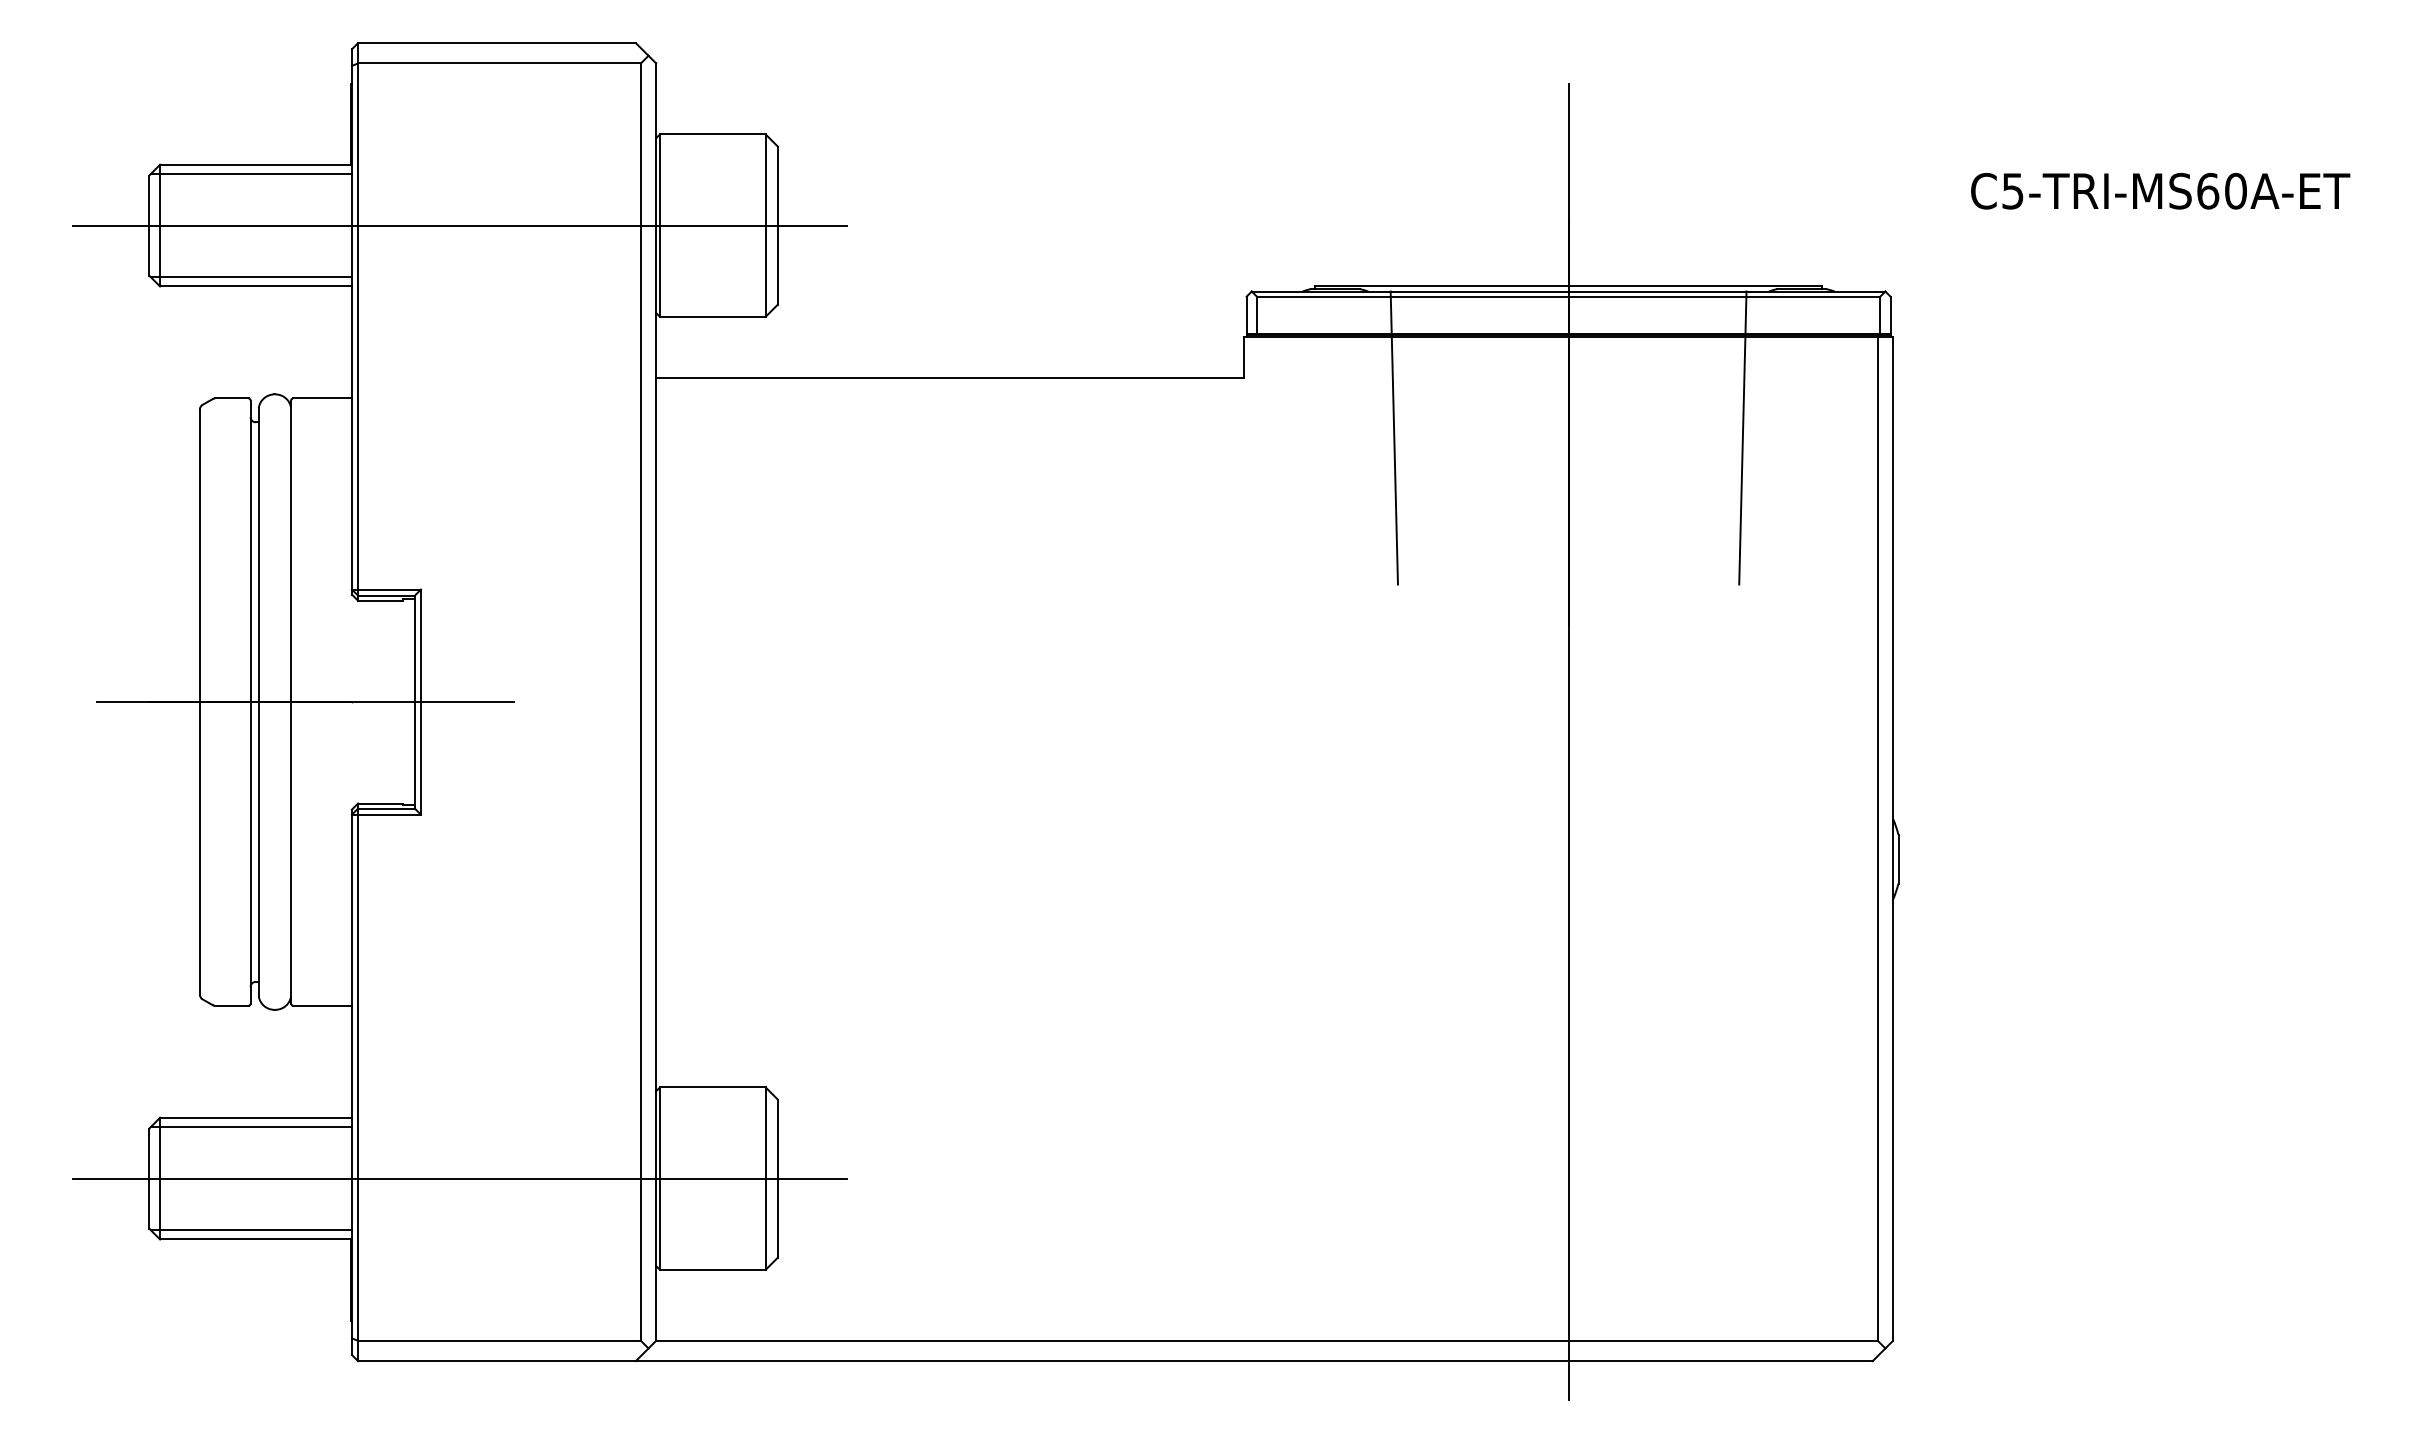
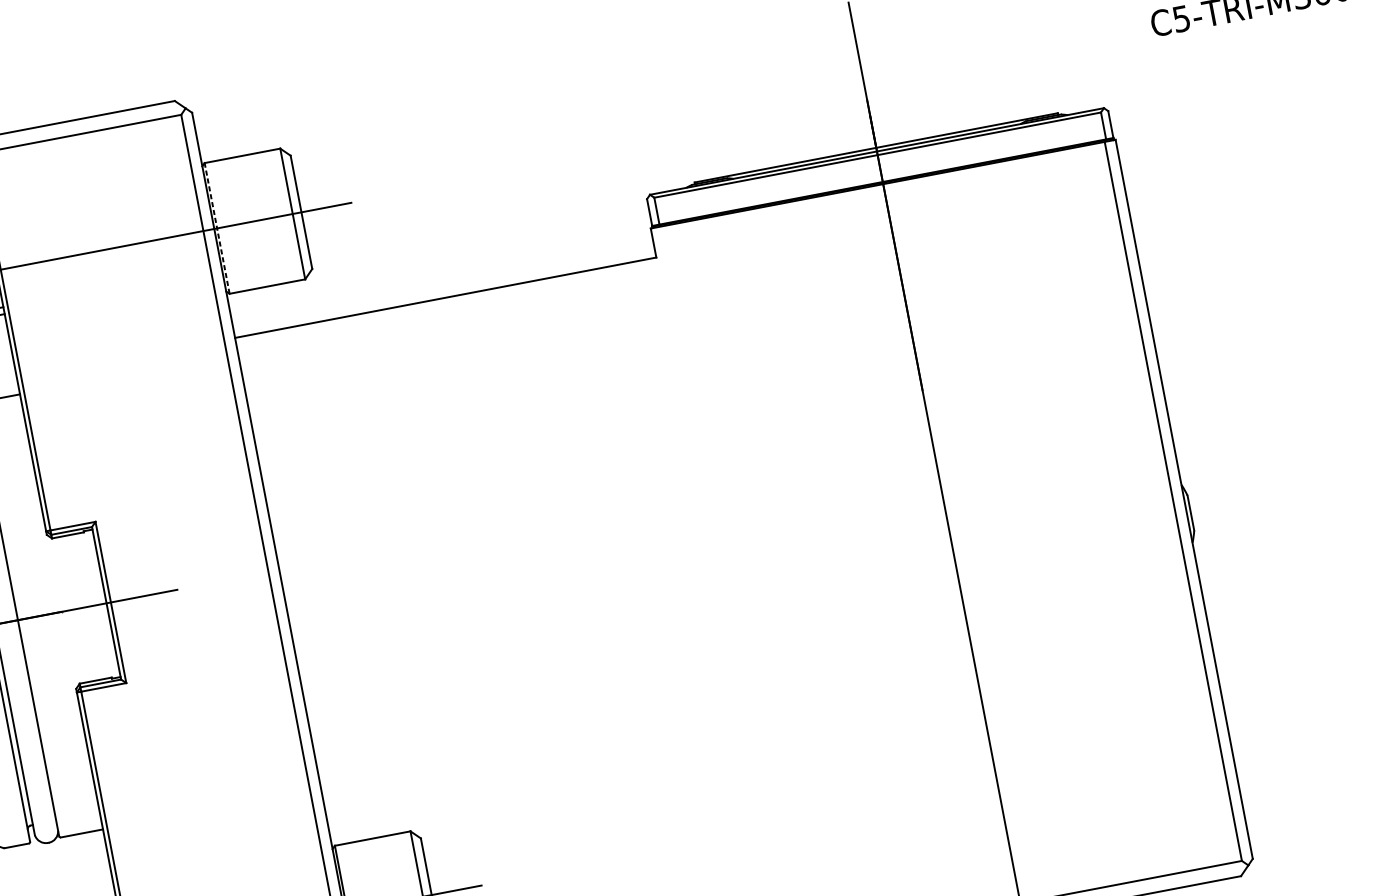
line: (660, 225) -> (217, 228), solid -> dashed
line: (1393, 437) -> (771, 279), removed
line: (1742, 437) -> (1021, 232), removed

